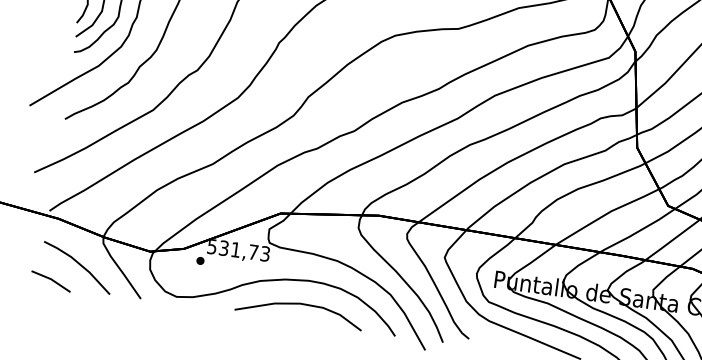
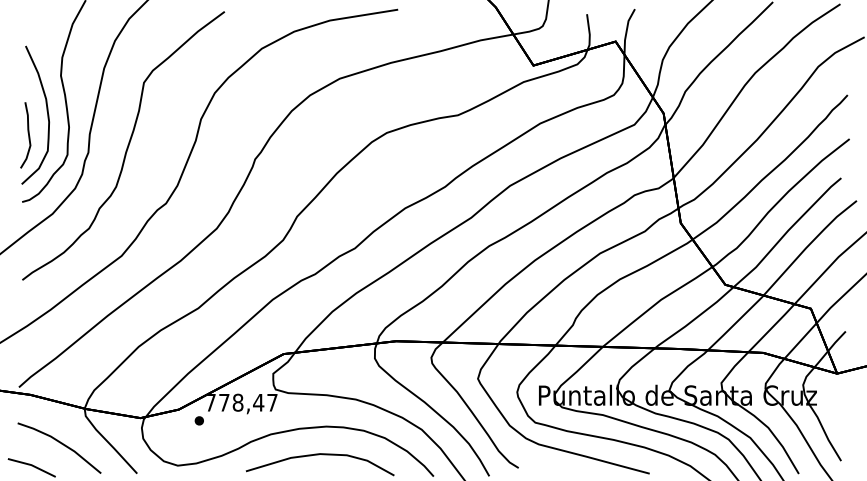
text: (238, 250) -> (241, 402), 531,73 -> 778,47

